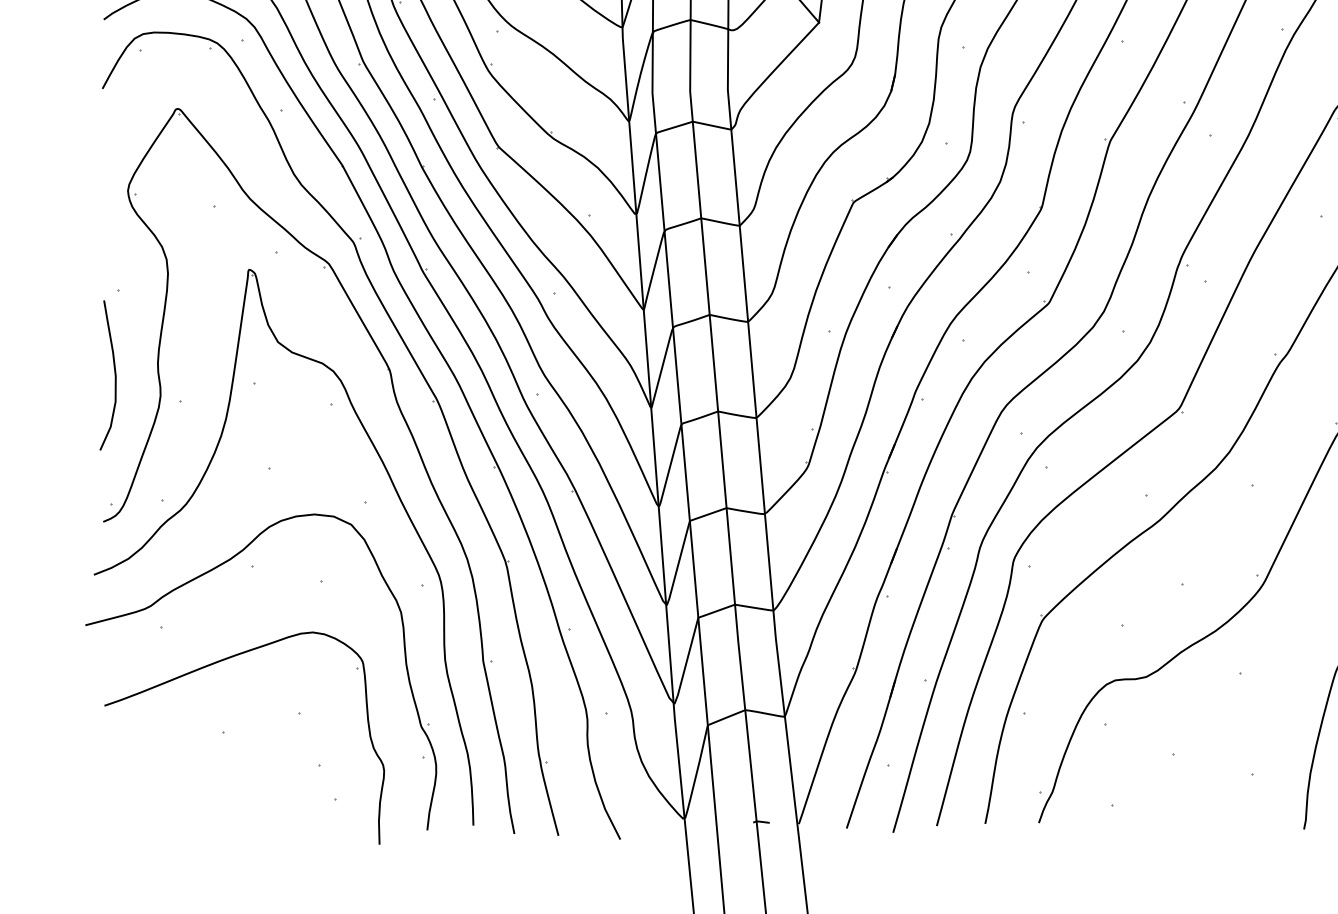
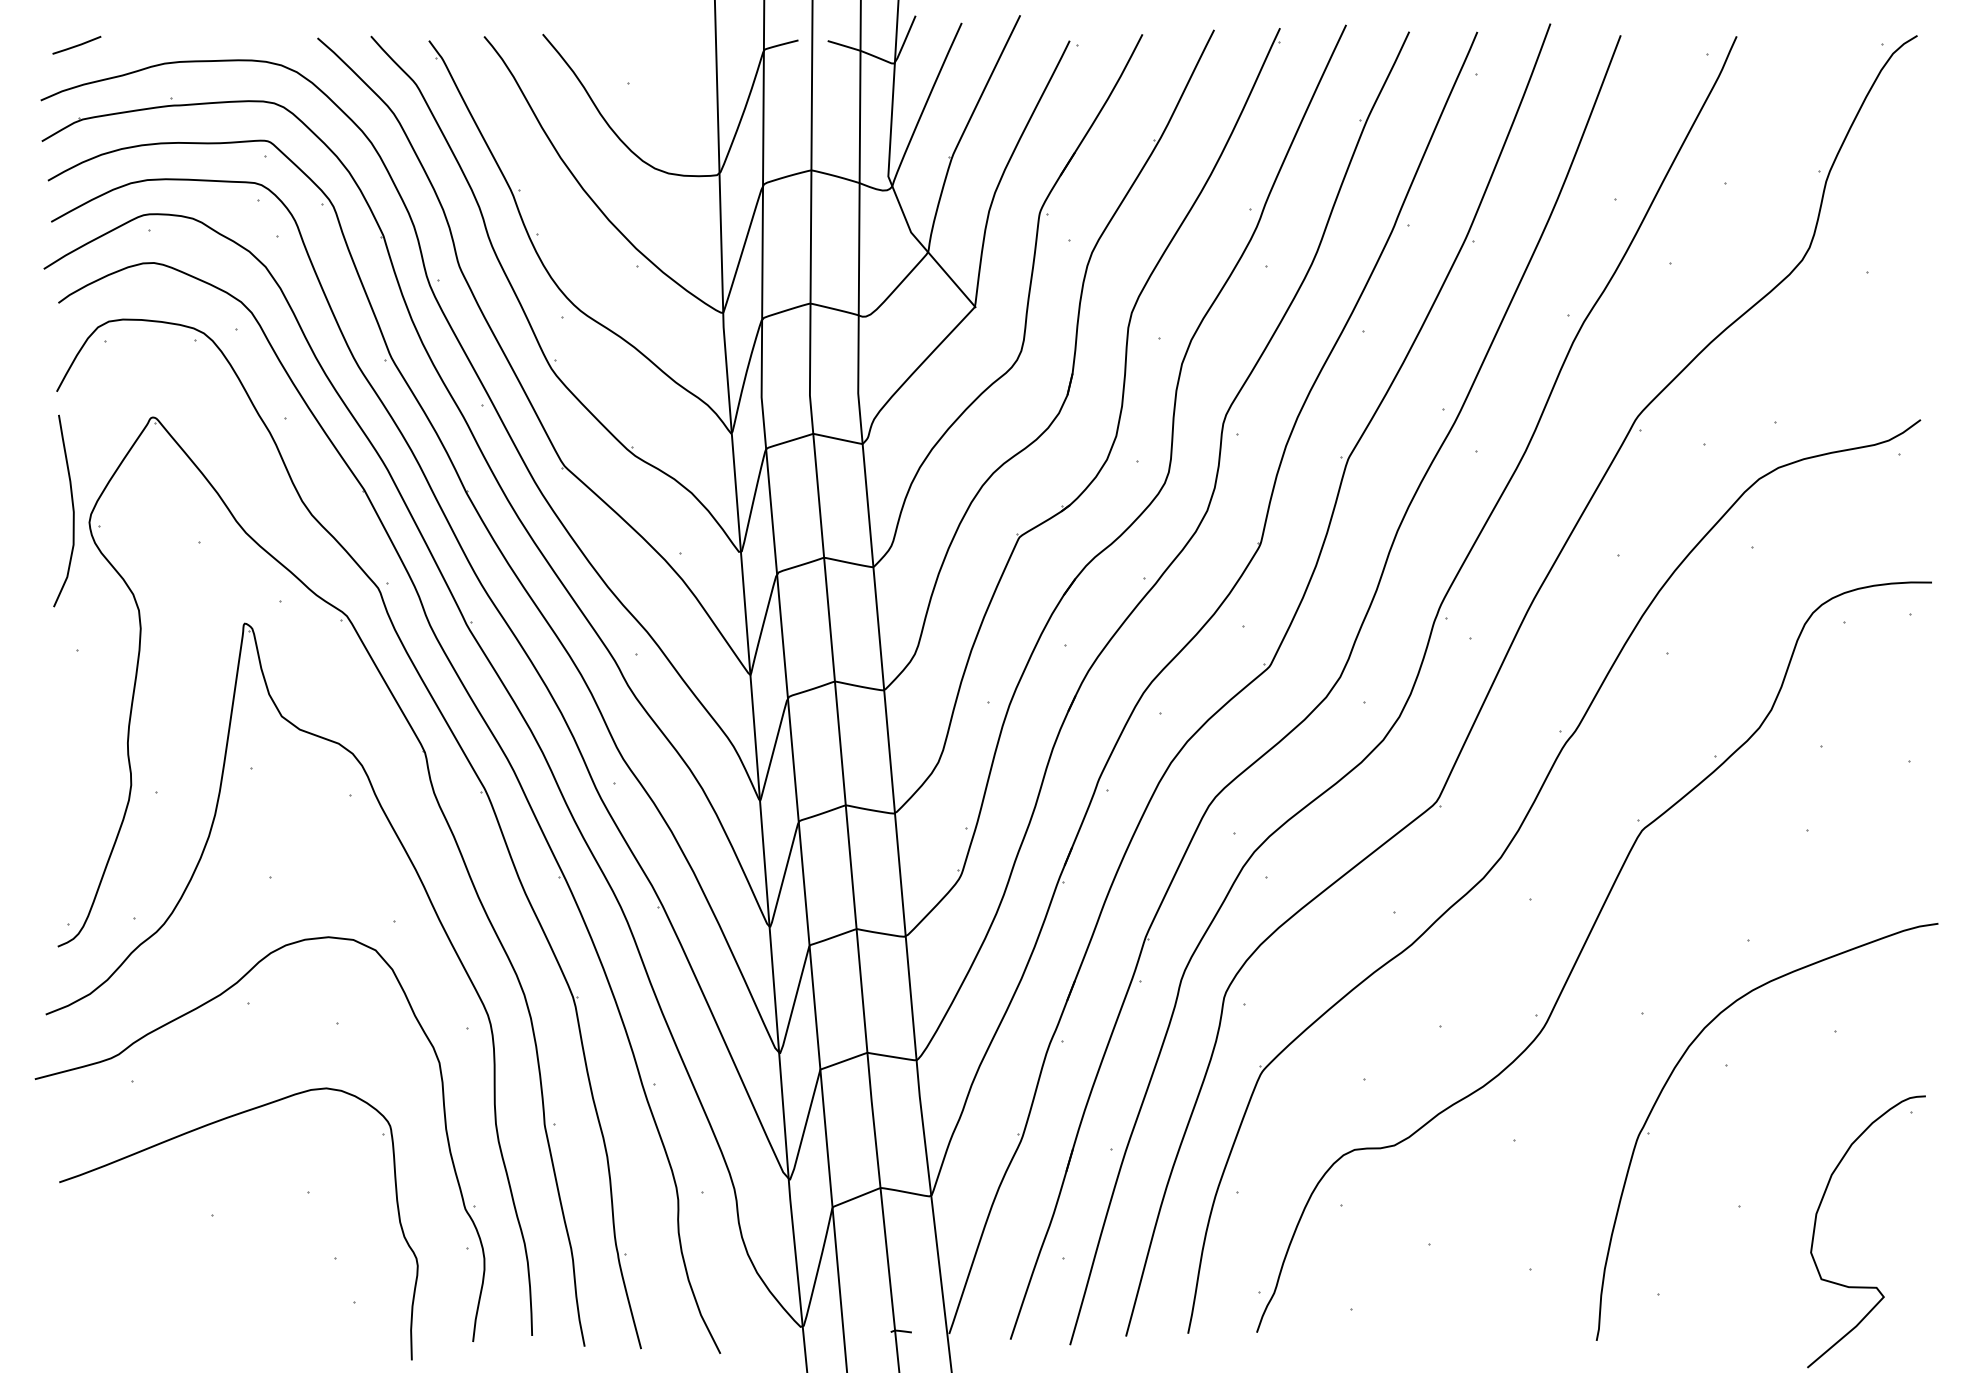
curve: (114, 375) -> (72, 510), moved

